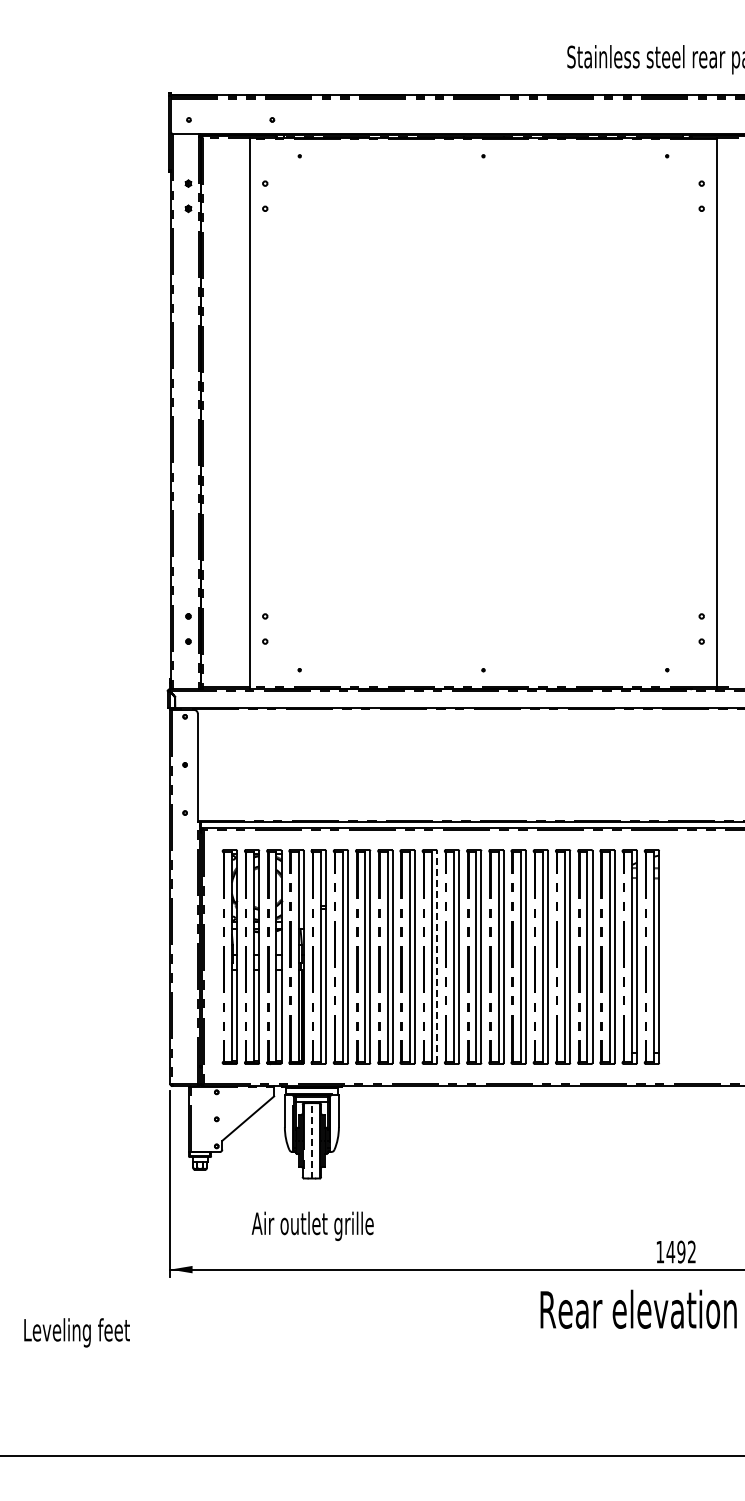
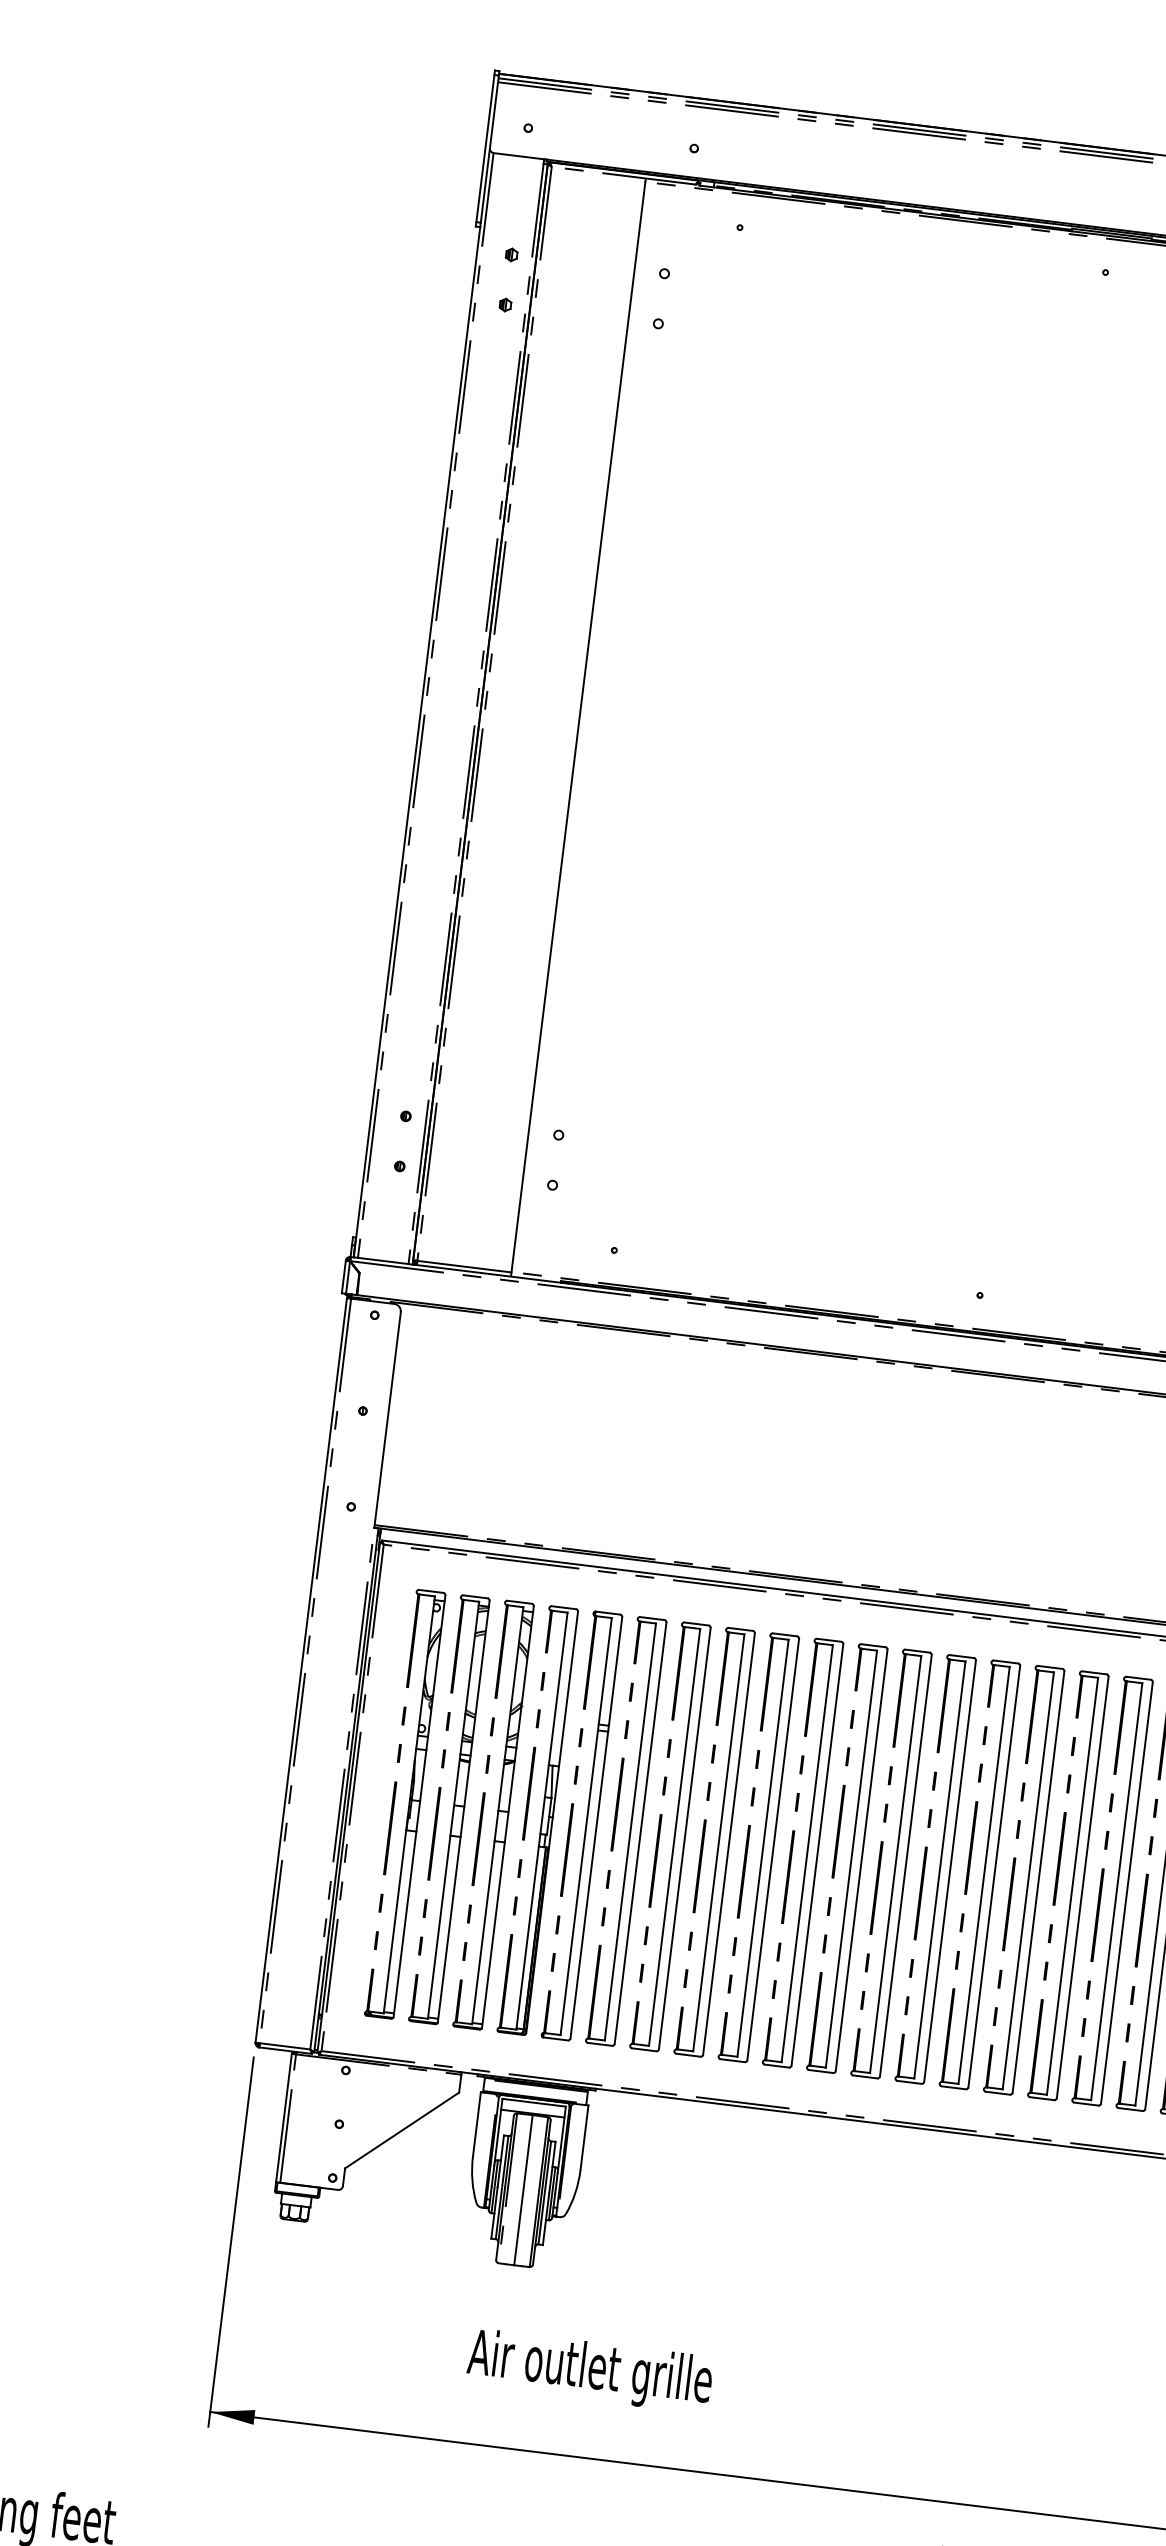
line: (437, 957) -> (818, 1856), dashed -> solid
line: (311, 1140) -> (522, 2189), dashed -> solid
text: (312, 1225) -> (589, 2369), moved

